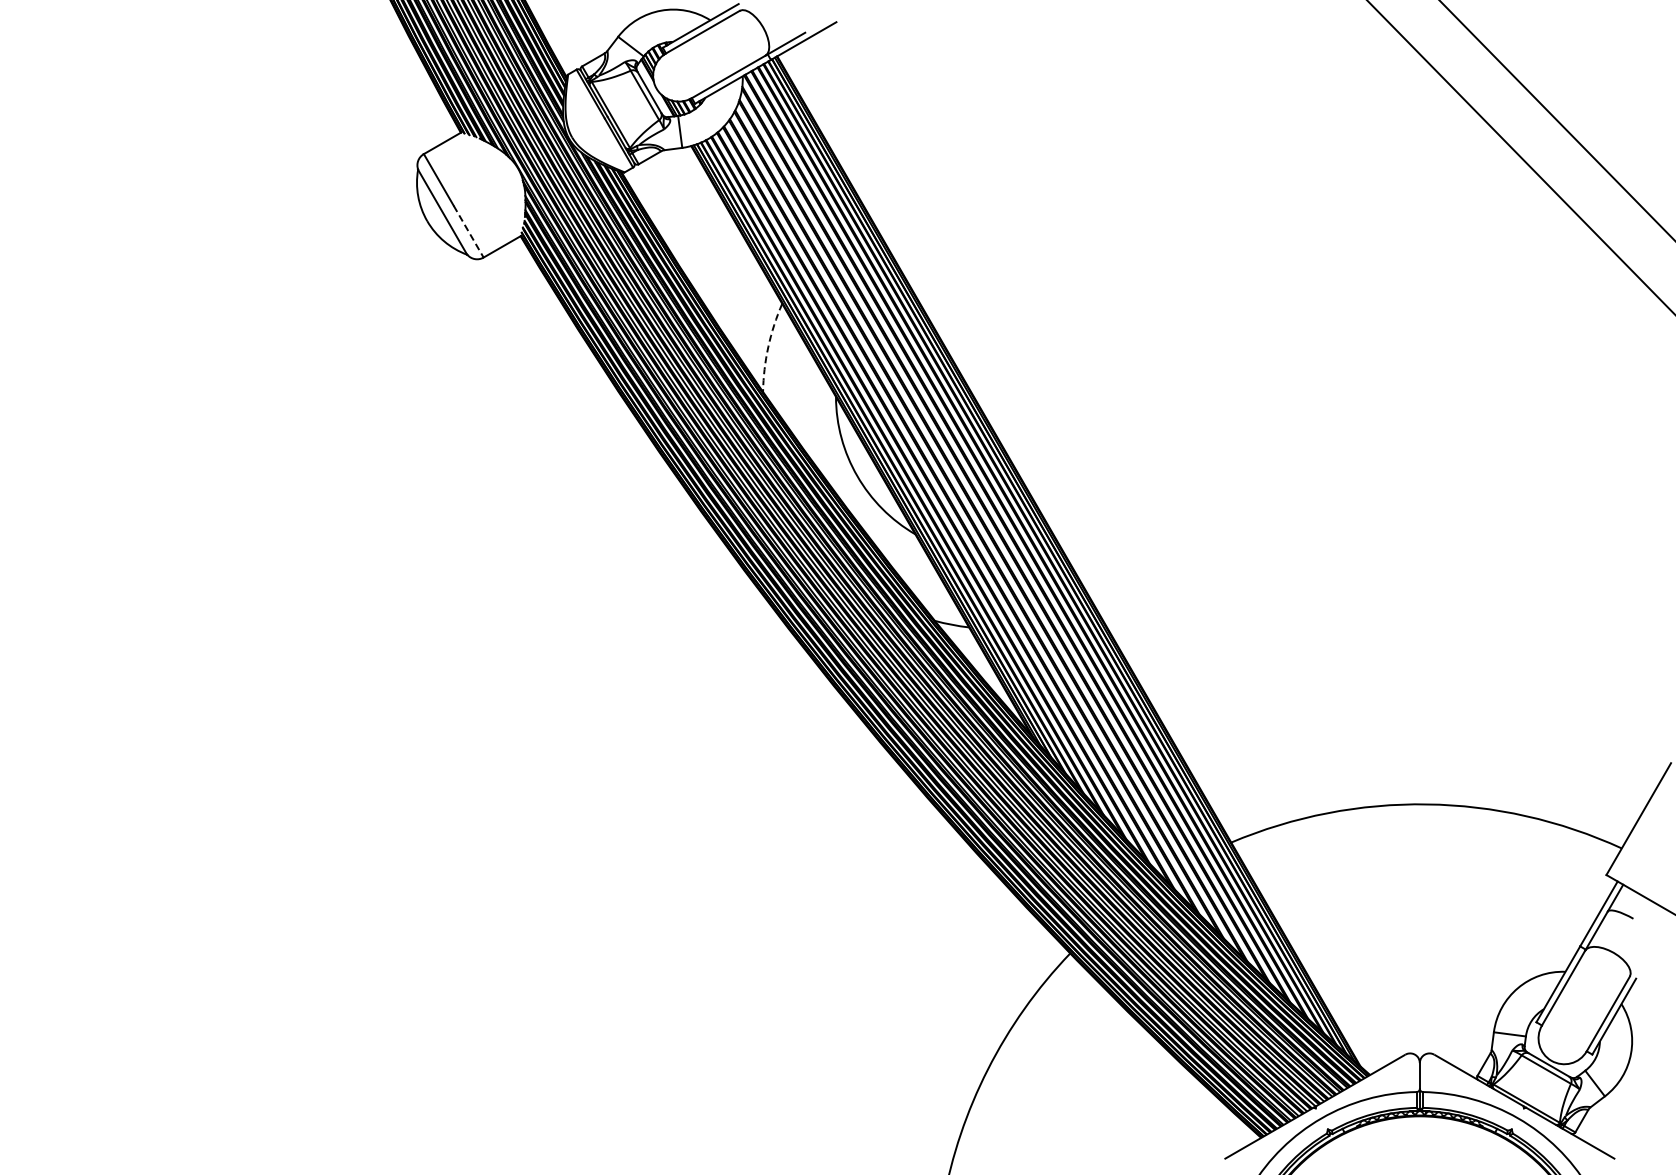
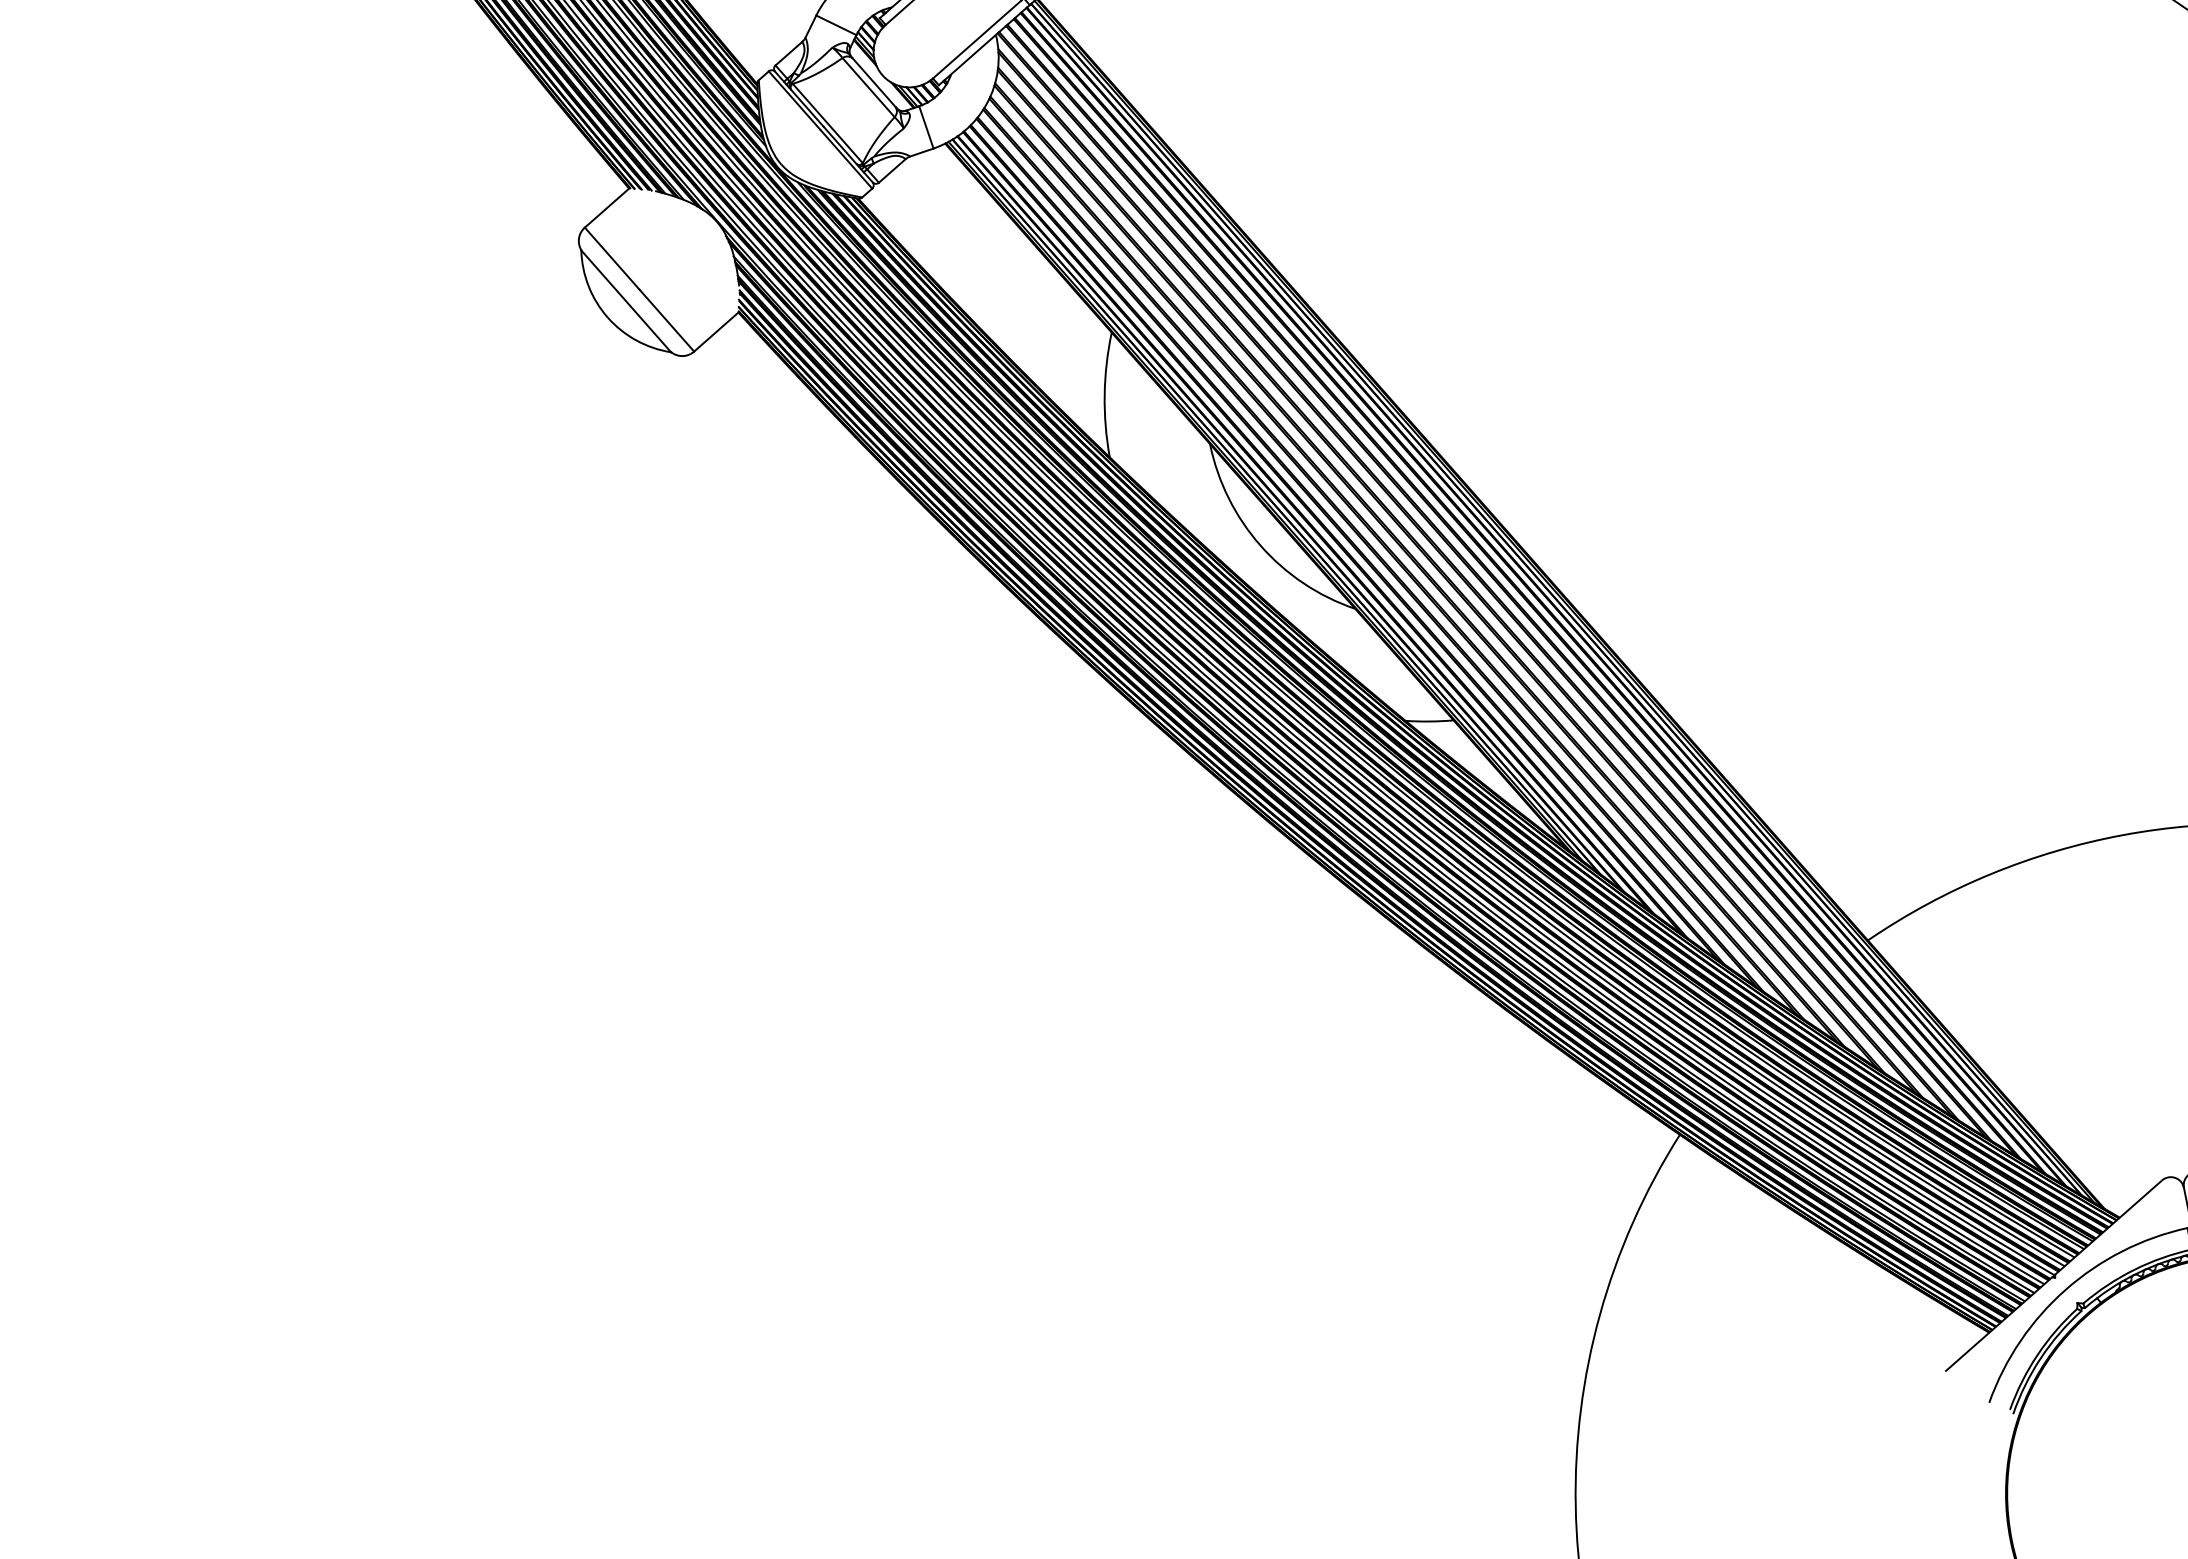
line: (468, 231) -> (666, 320), dashed -> solid
arc: (768, 346) -> (1104, 394), dashed -> solid

